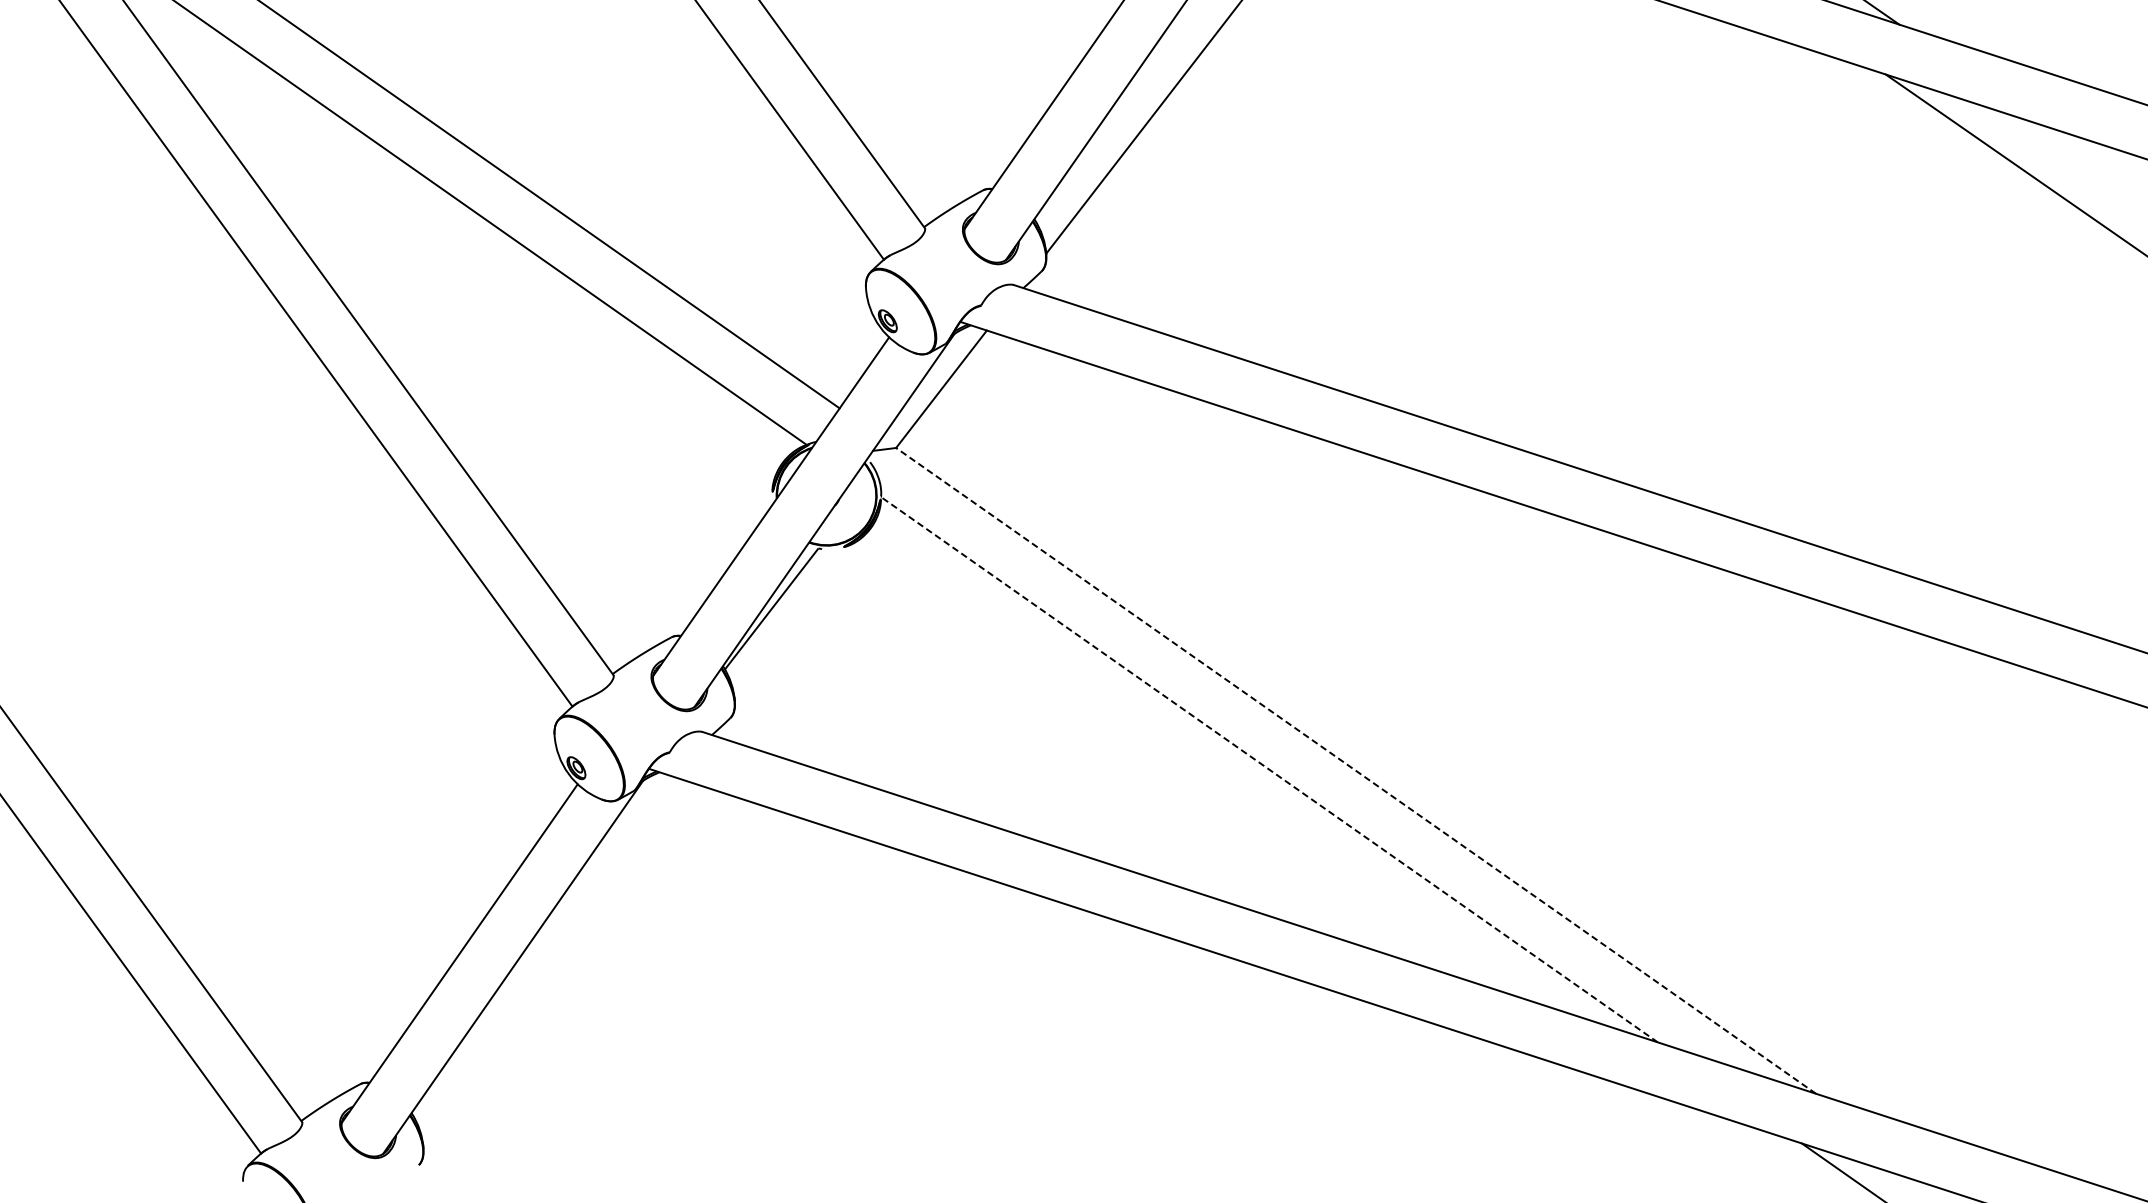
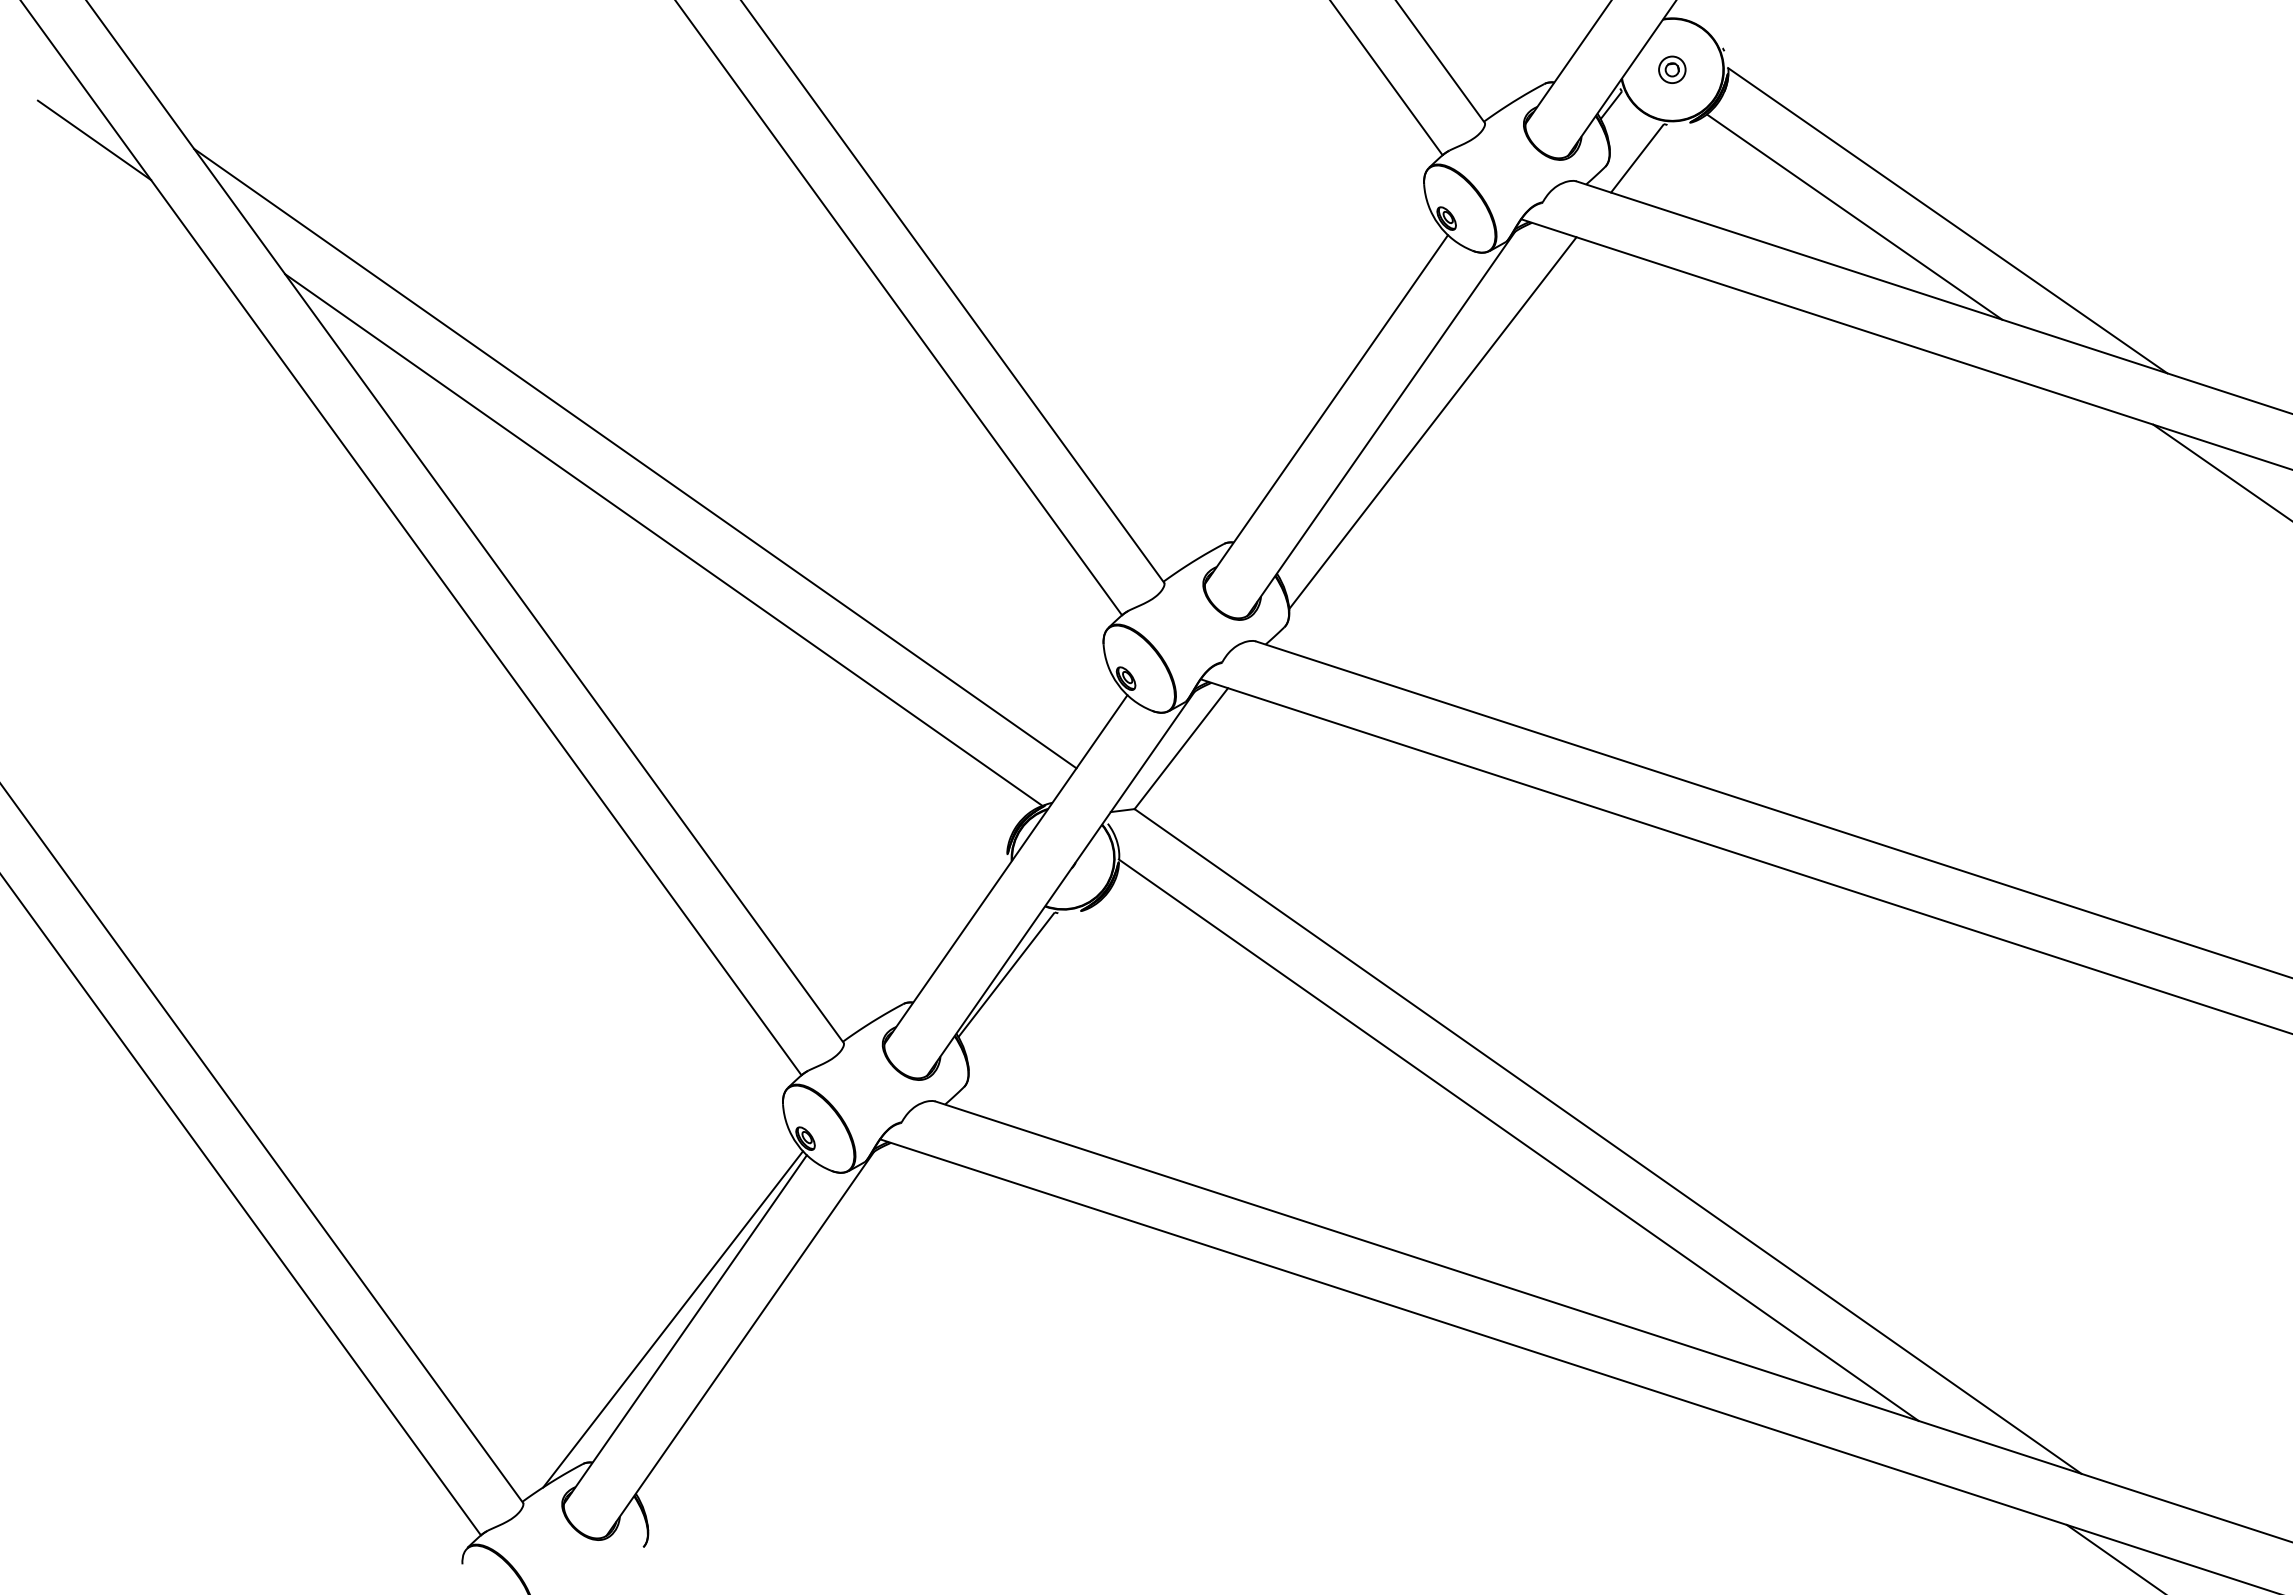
line: (1269, 769) -> (1518, 1140), dashed -> solid
line: (1355, 770) -> (1607, 1141), dashed -> solid
line: (448, 943) -> (673, 1319), added

